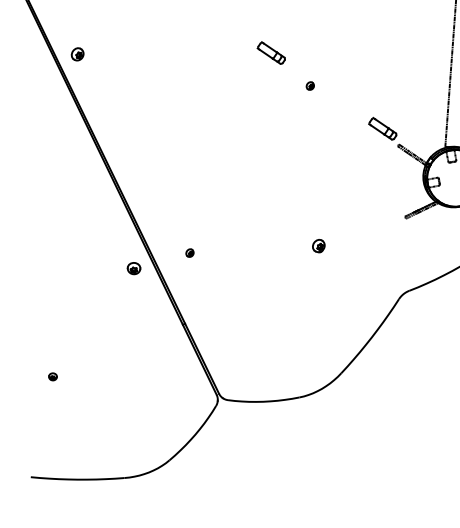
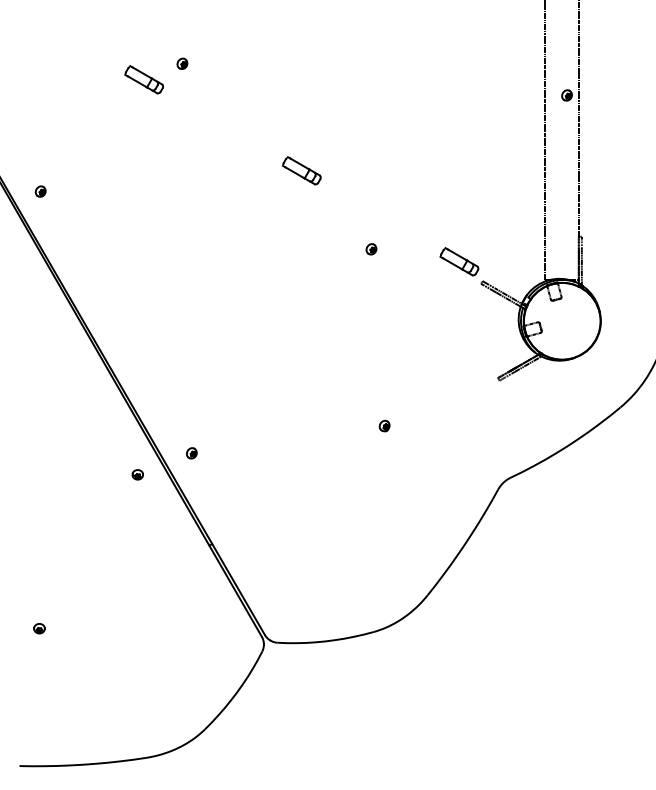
part: (77, 54) -> (40, 191), size x0.62
part: (310, 86) -> (371, 249), moved
part: (318, 245) -> (384, 425), size x0.62
part: (189, 253) -> (191, 453), moved
part: (133, 268) -> (137, 474), size x0.62

